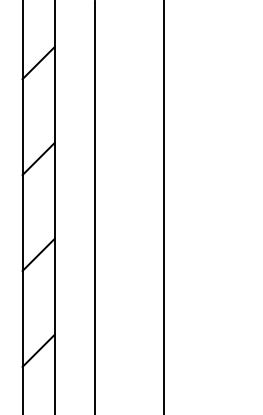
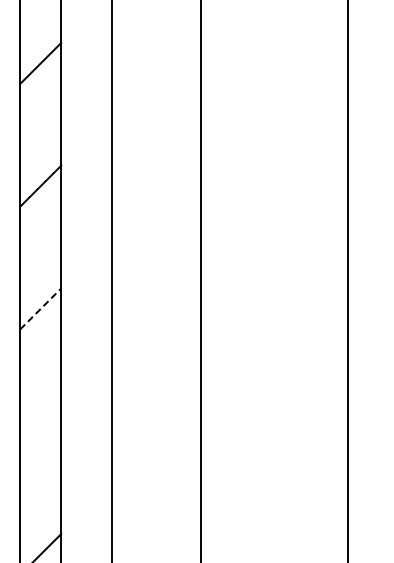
line: (39, 254) -> (41, 308), solid -> dashed
line: (38, 350) -> (40, 431), removed

